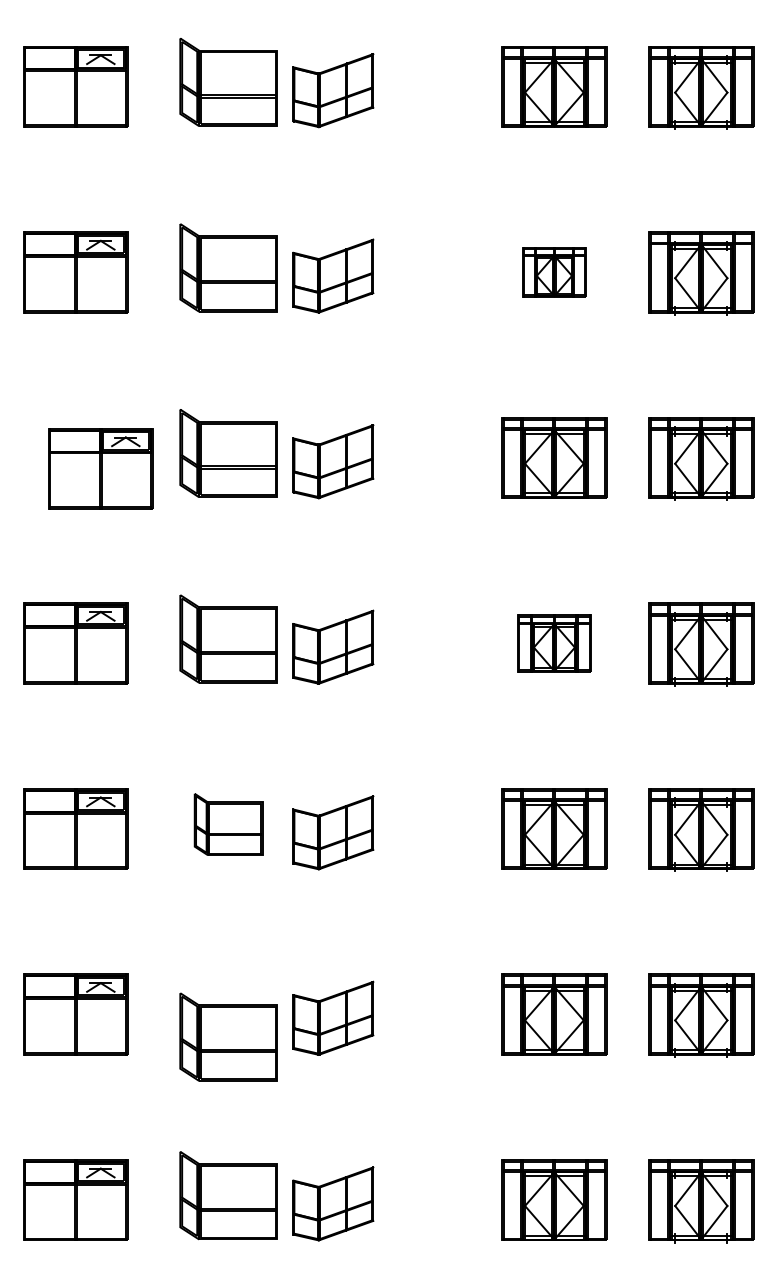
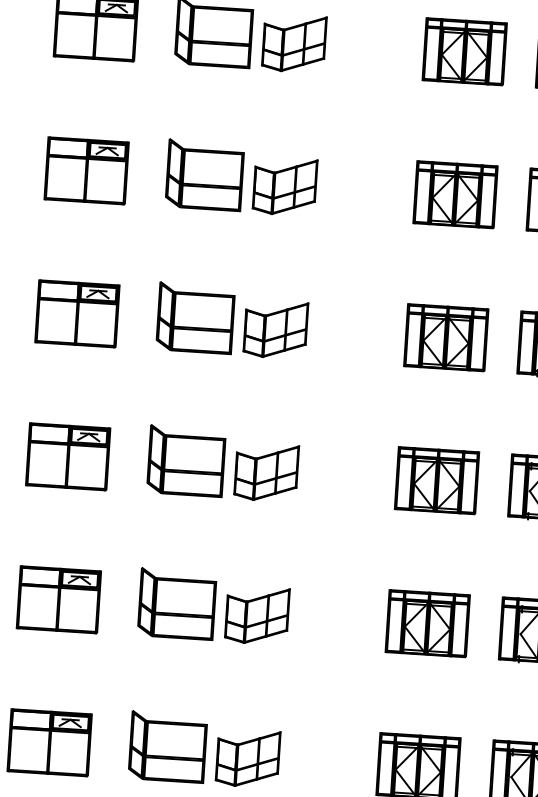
part: (554, 272) -> (464, 51), size x1.67
part: (100, 468) -> (86, 170), moved
part: (554, 643) -> (446, 337), size x1.43
part: (228, 824) -> (186, 460), size x1.43
part: (228, 1036) -> (176, 603), moved

